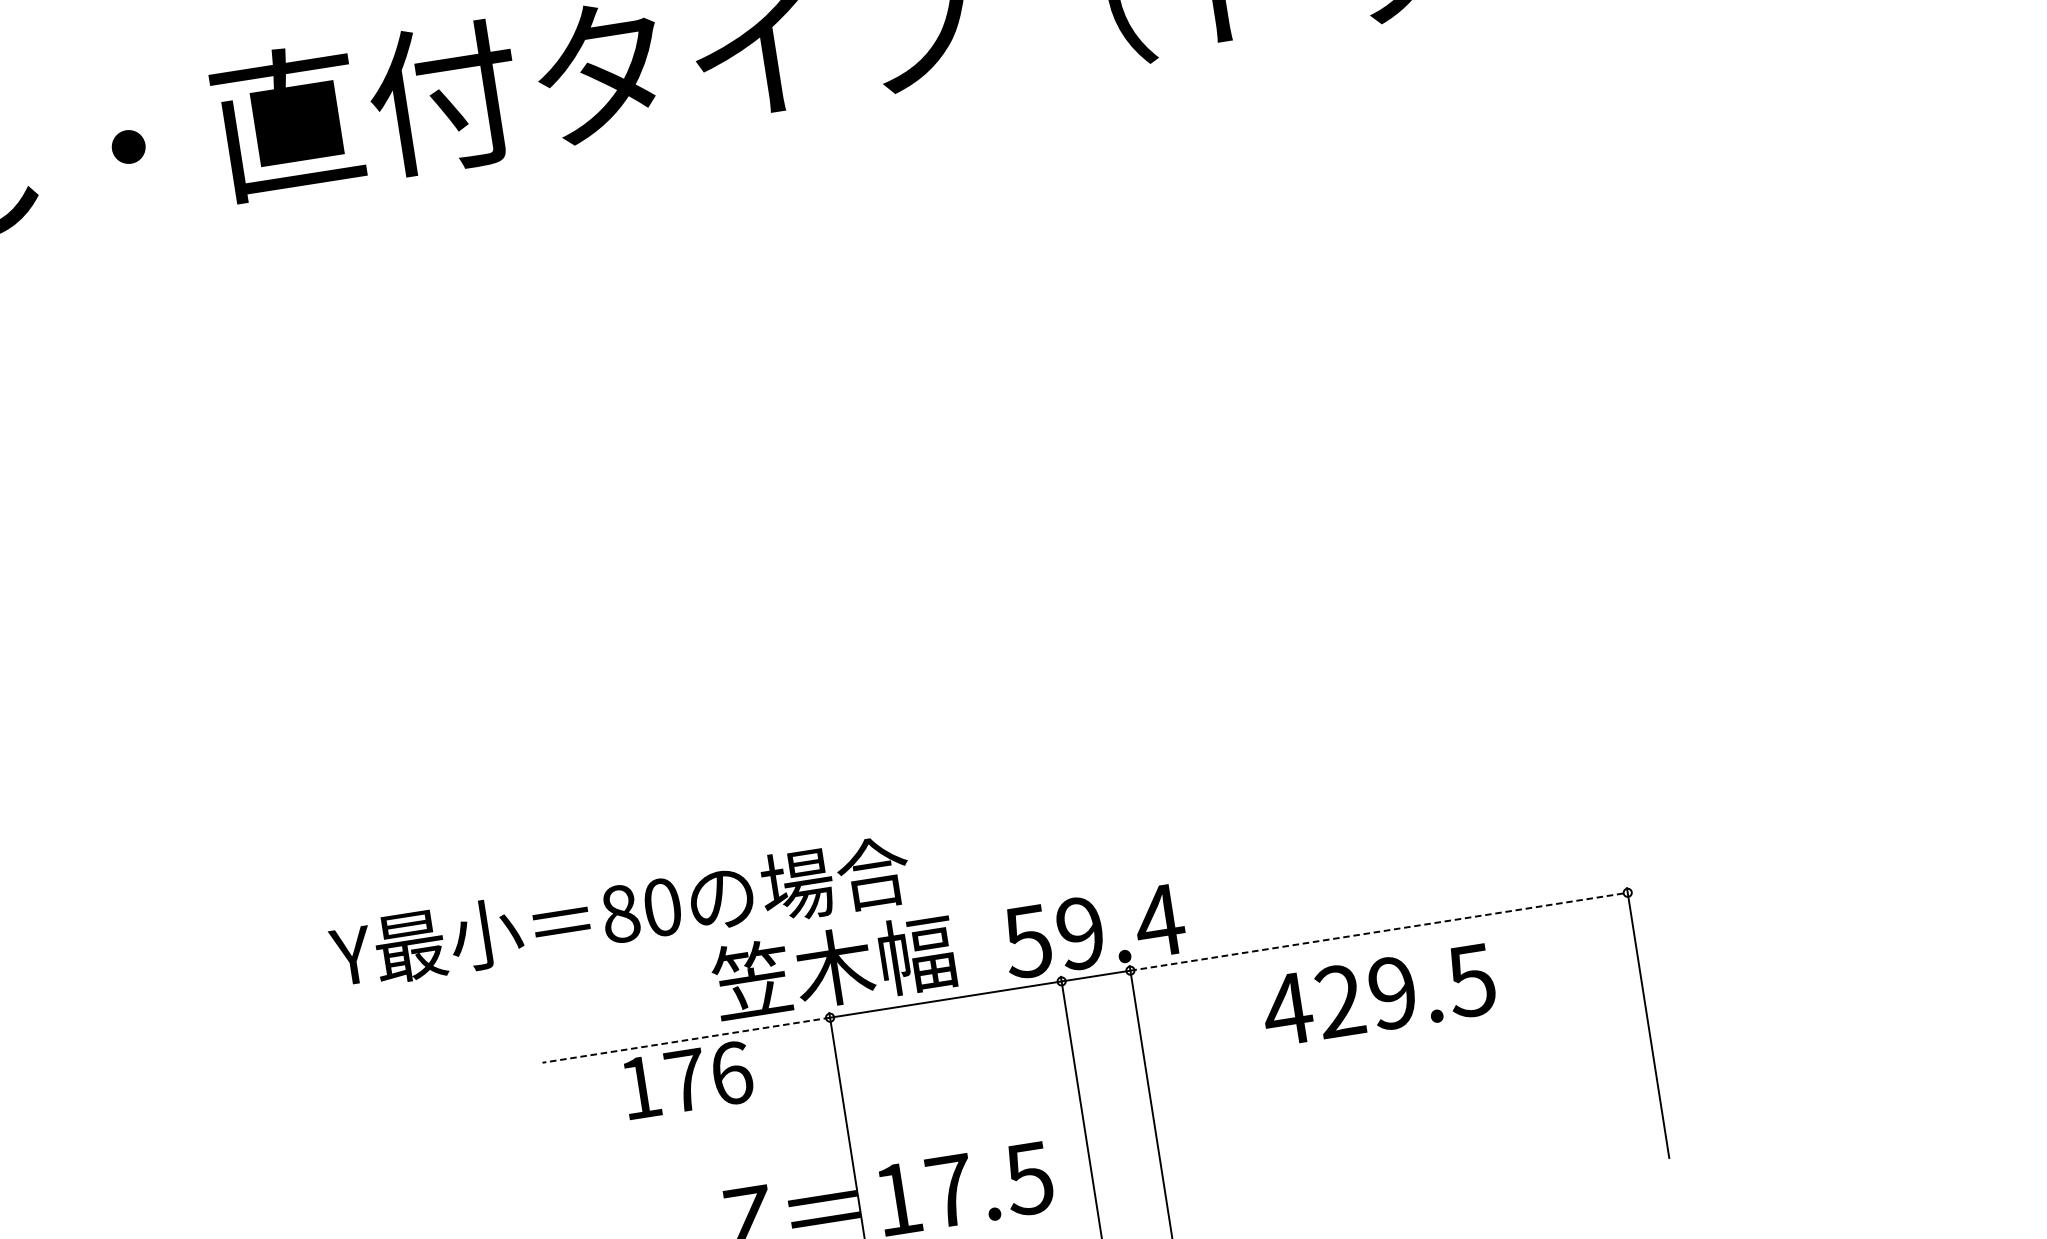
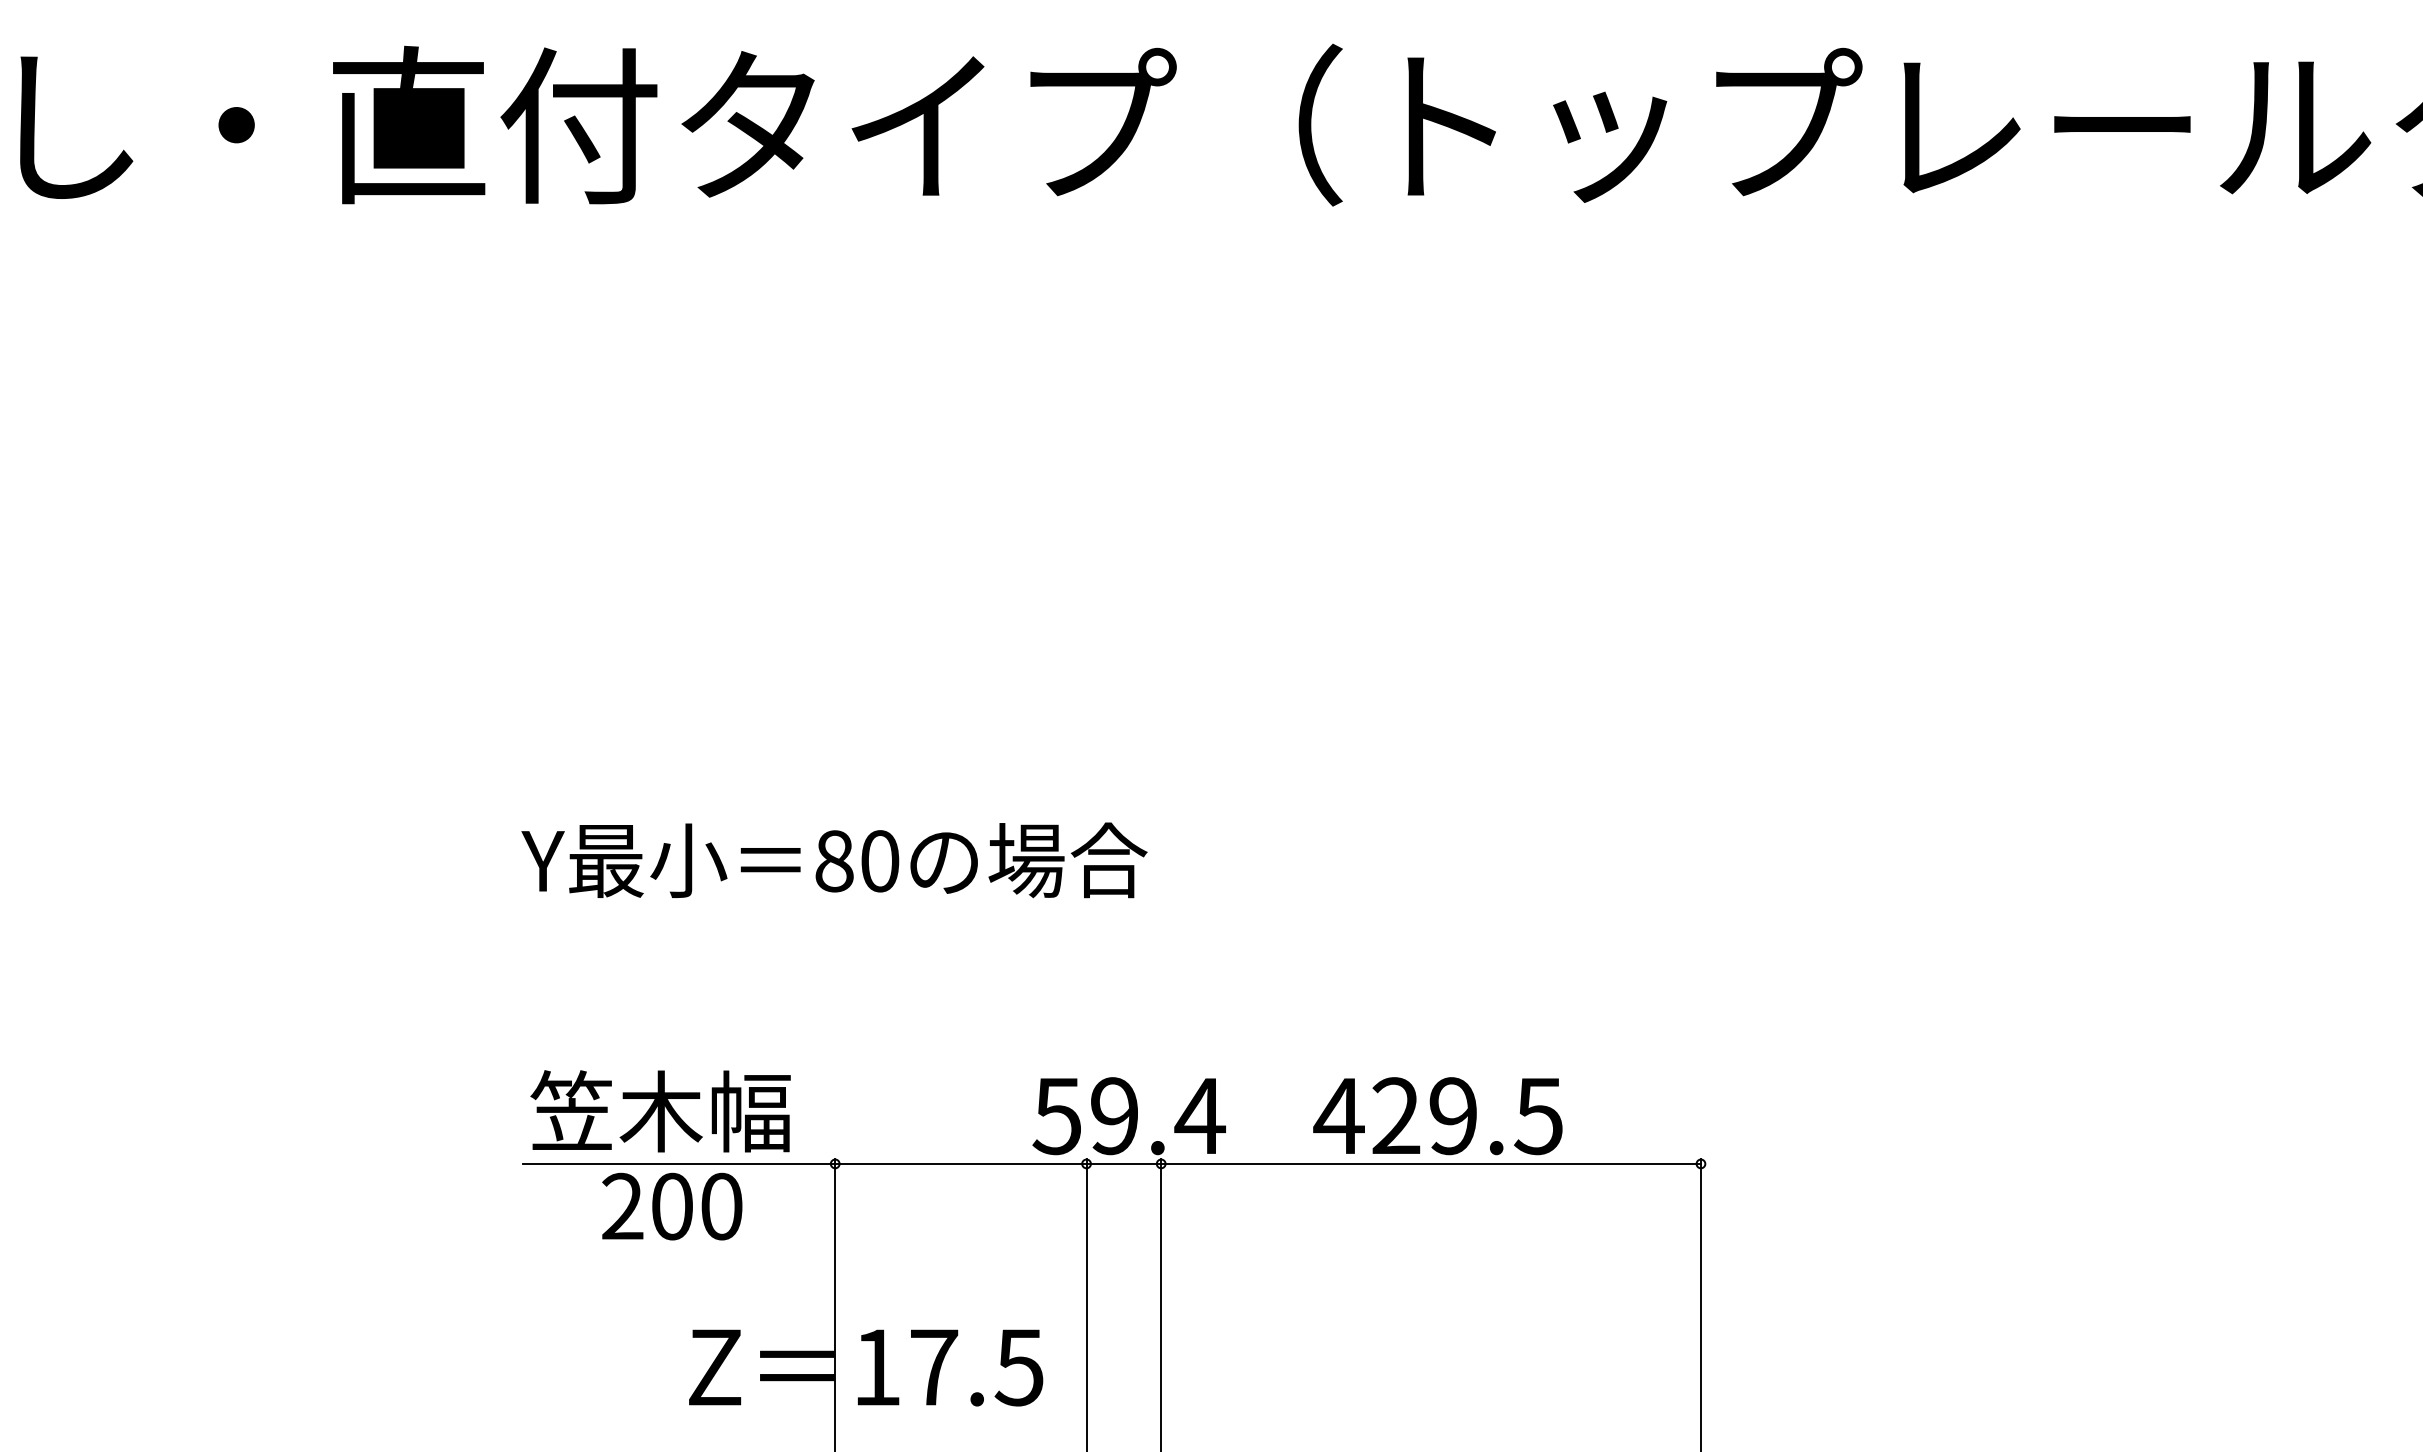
text: (620, 913) -> (834, 860), moved
line: (1379, 931) -> (1431, 1163), dashed -> solid
text: (833, 967) -> (660, 1111), moved
text: (1378, 995) -> (1437, 1116), moved
line: (685, 1039) -> (678, 1163), dashed -> solid
text: (686, 1080) -> (672, 1206), 176 -> 200

